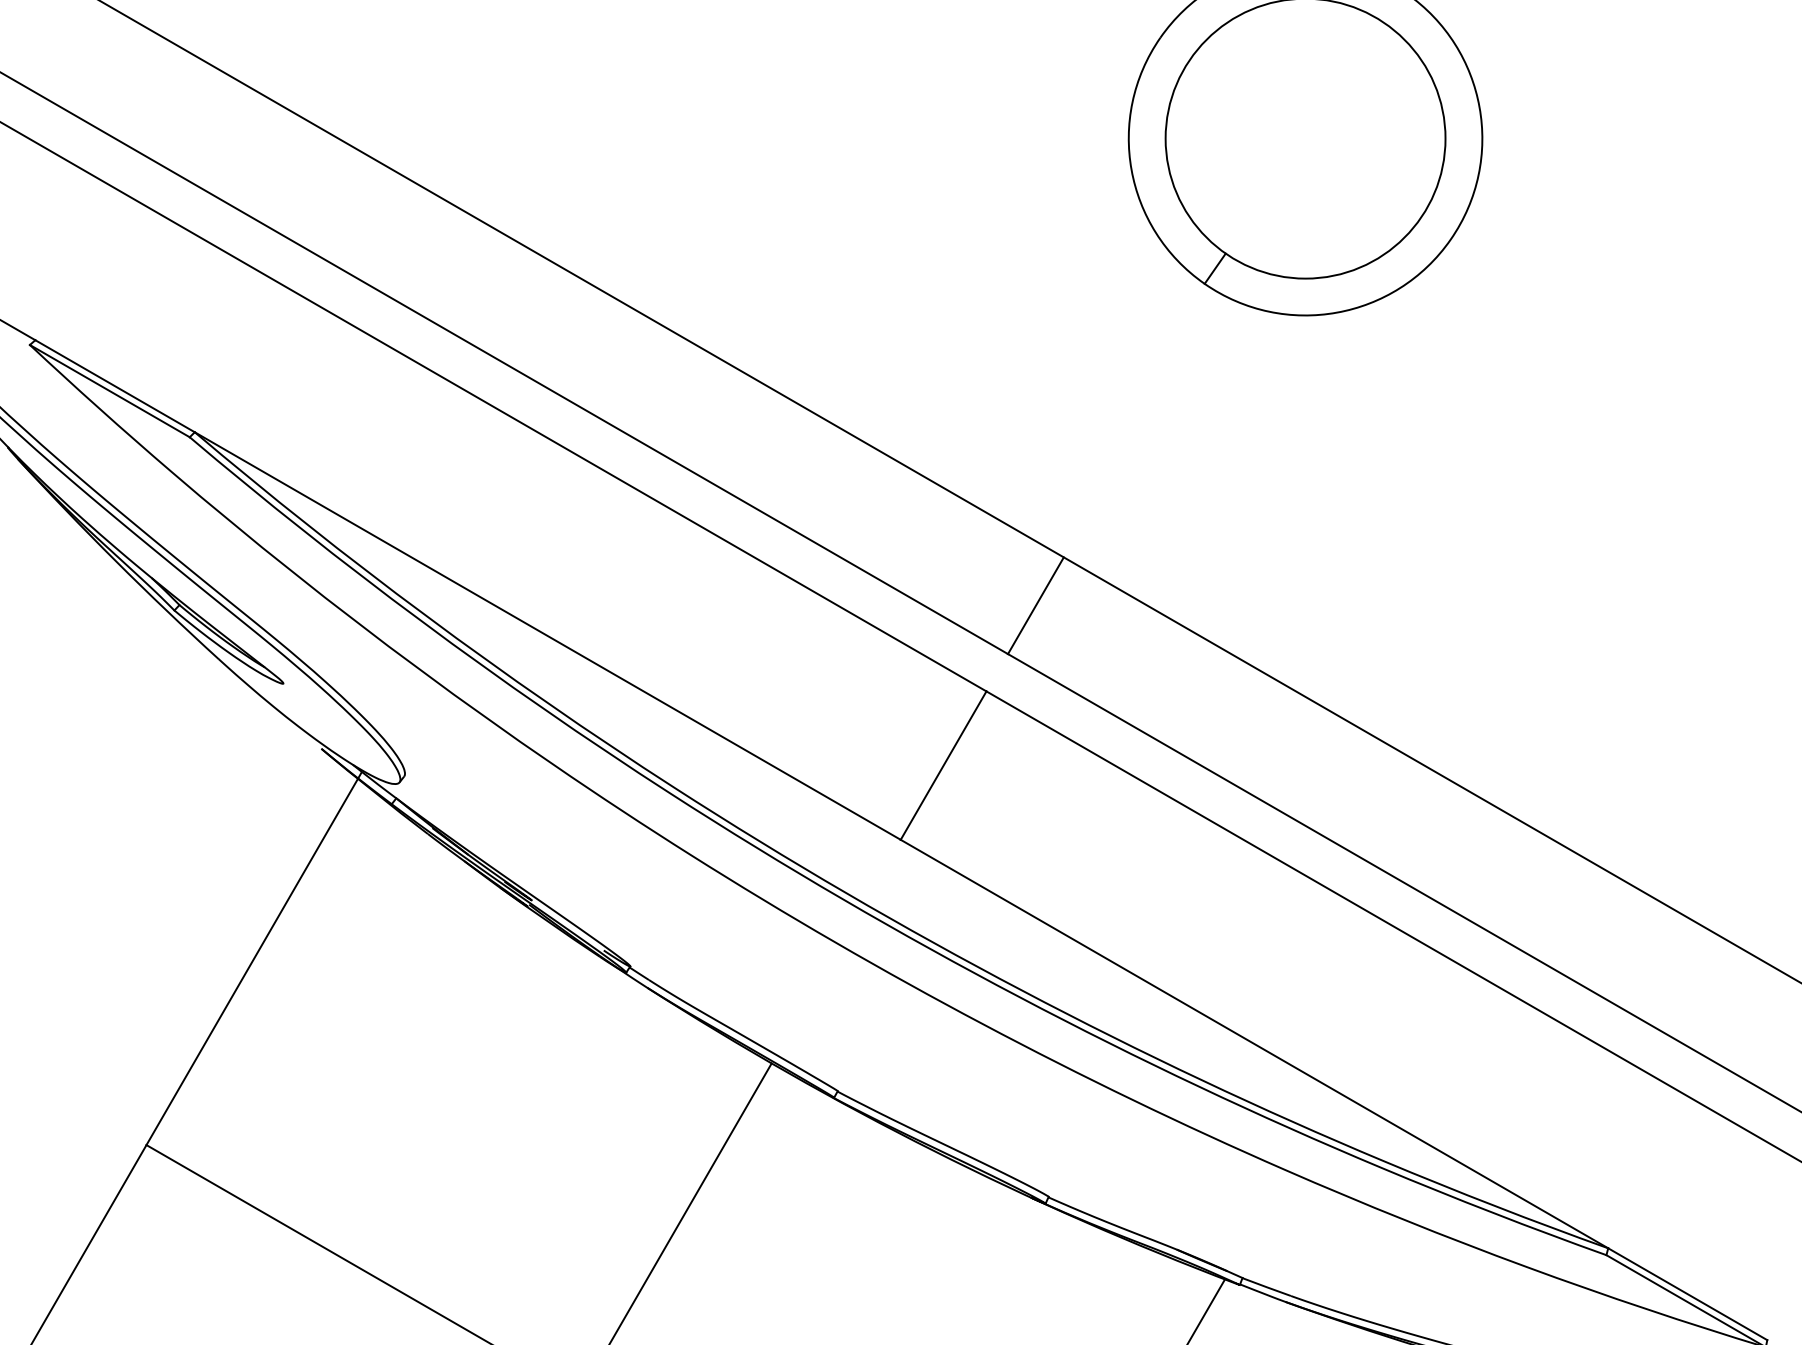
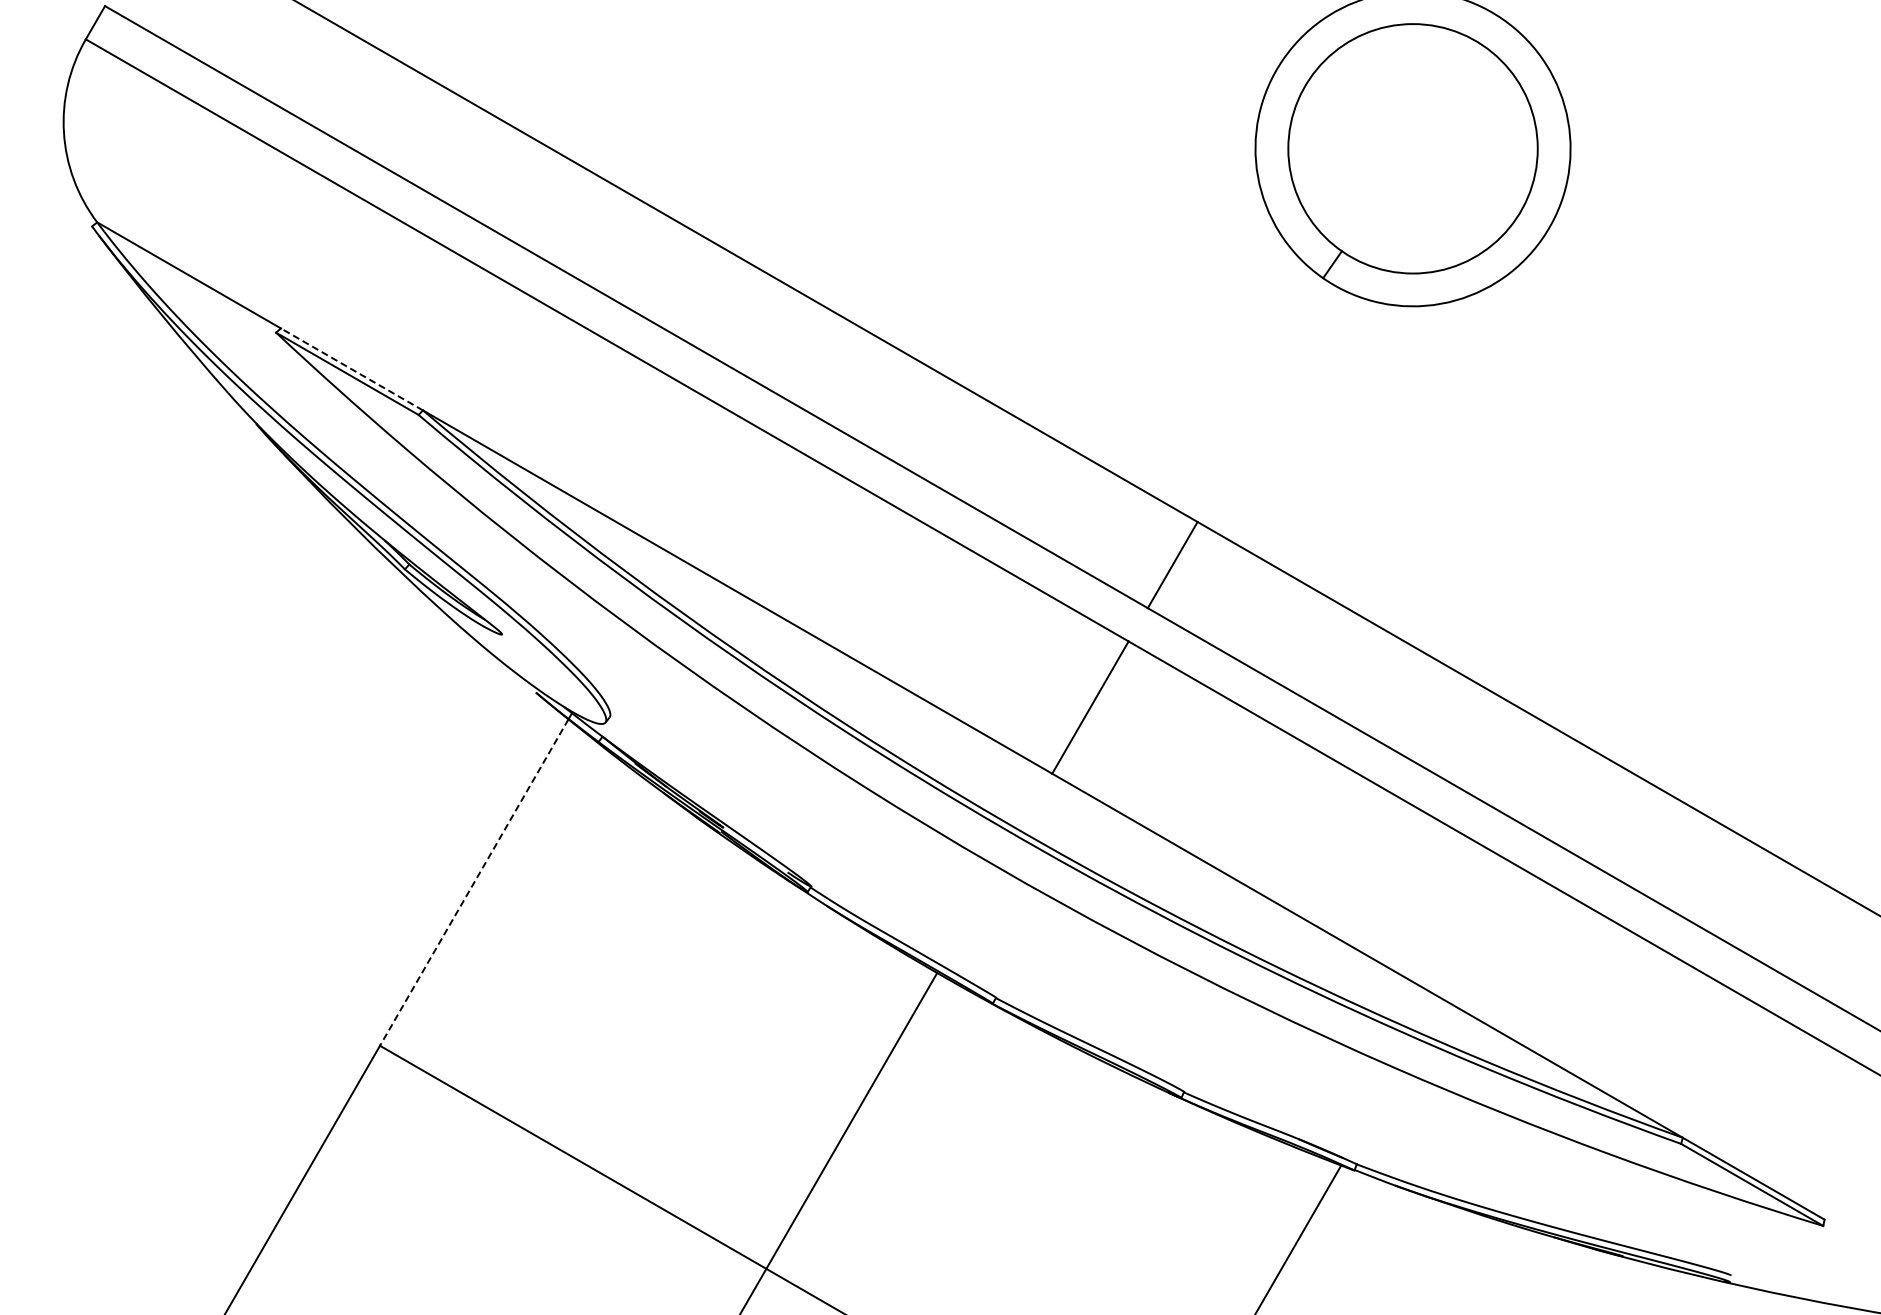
line: (114, 386) -> (351, 369), solid -> dashed
line: (252, 962) -> (474, 883), solid -> dashed

